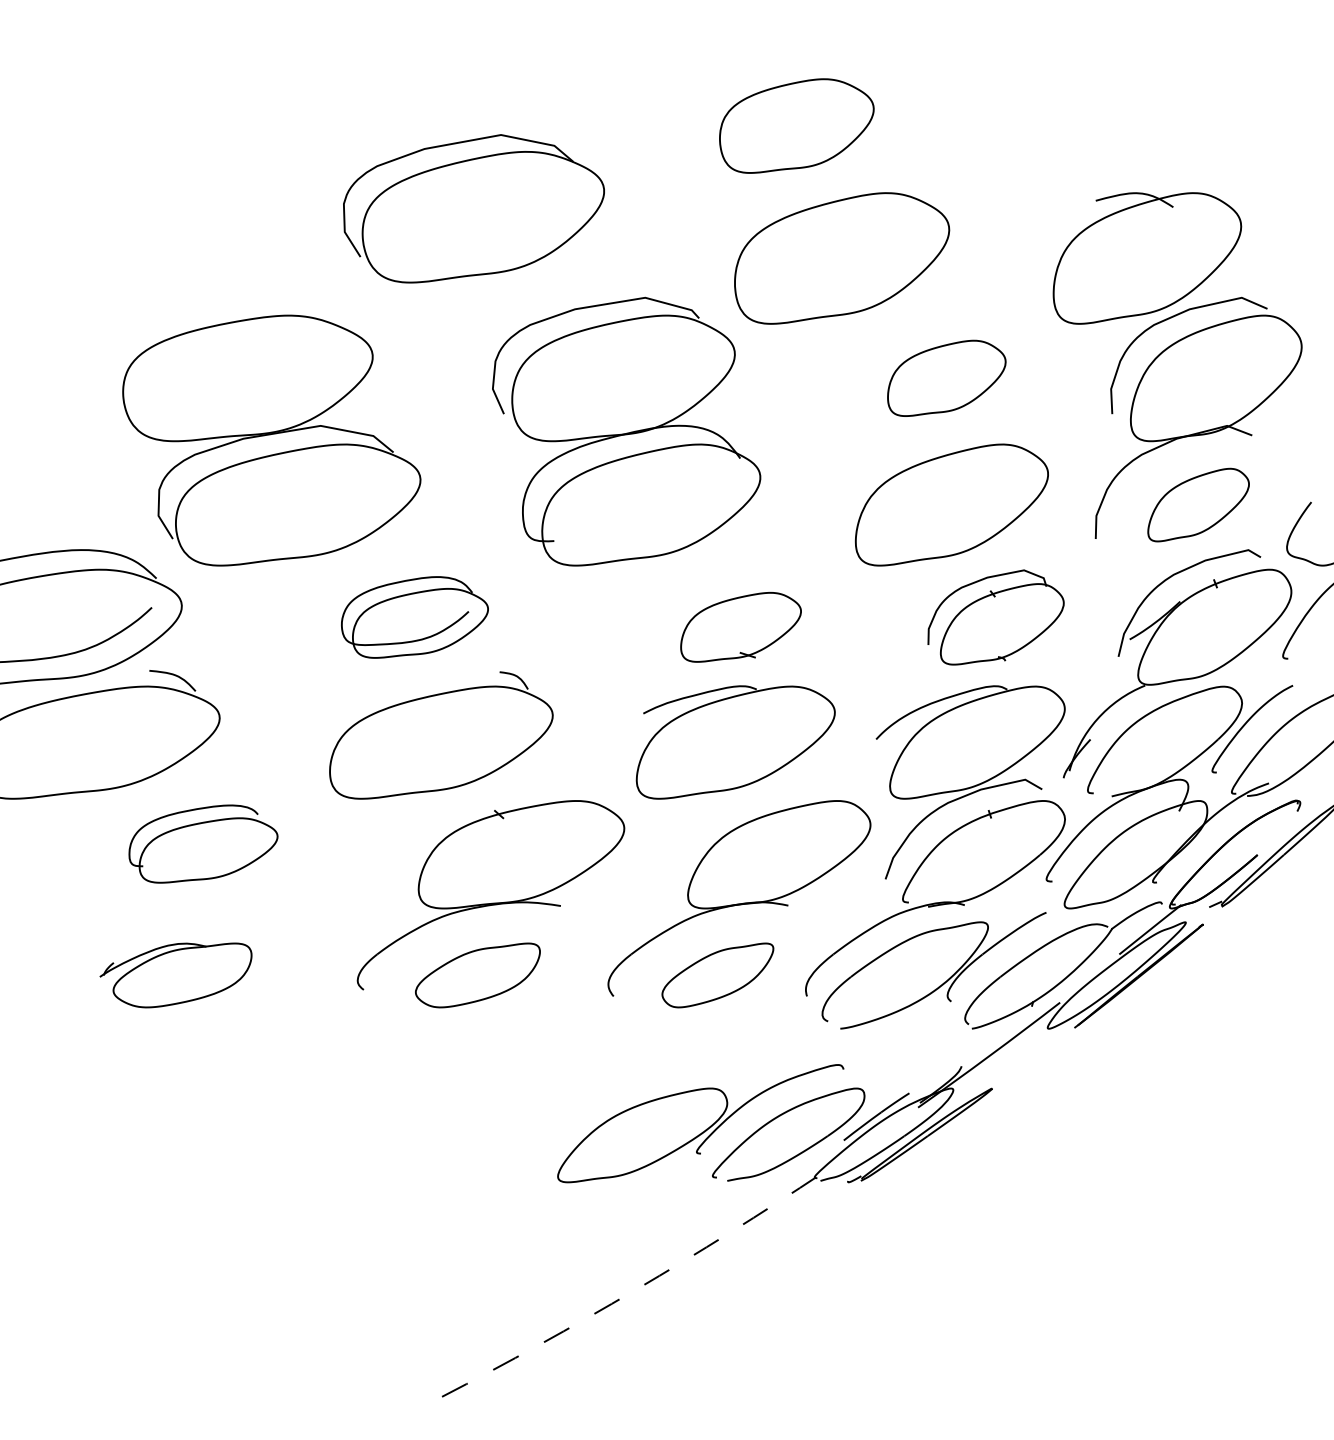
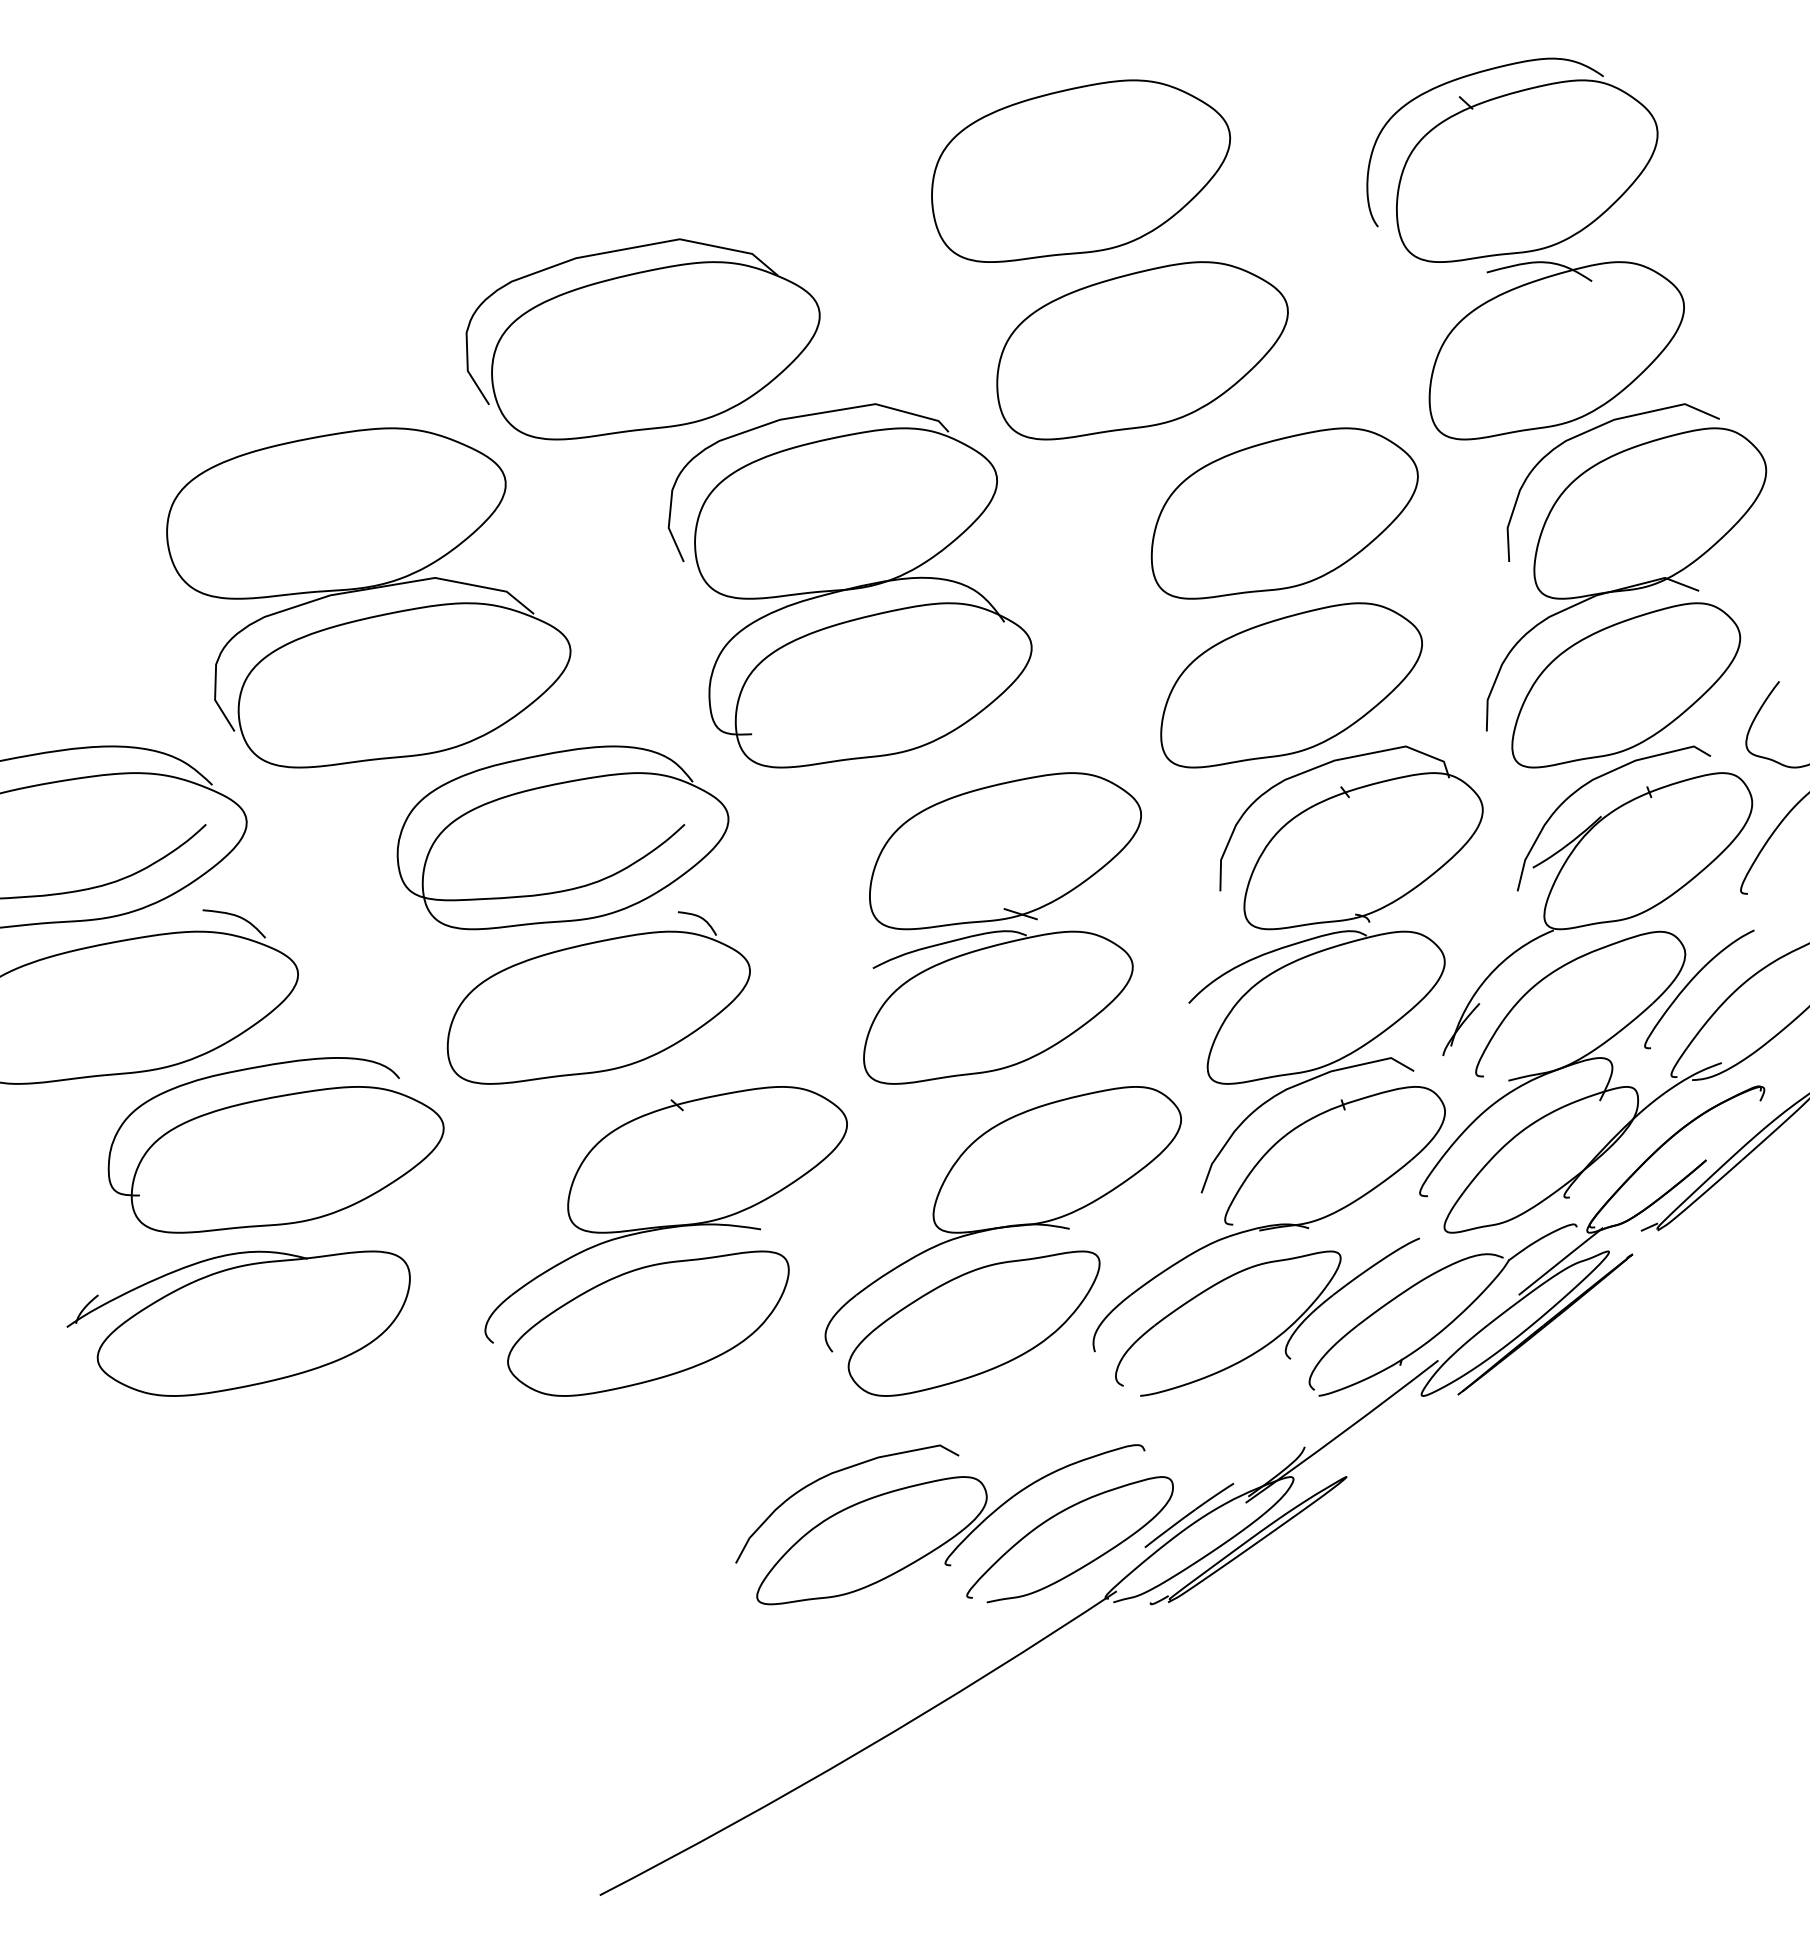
part: (1114, 117) -> (1512, 159), added
part: (797, 125) -> (1081, 170), size x1.43
part: (473, 208) -> (642, 339), moved
part: (946, 378) -> (1284, 513), size x1.67
part: (1198, 505) -> (1626, 685), size x1.67
part: (414, 617) -> (562, 837), size x1.67
part: (996, 617) -> (1351, 837), size x1.43
part: (741, 627) -> (1005, 851), size x1.67
part: (203, 844) -> (275, 1145), size x1.67
part: (175, 975) -> (238, 1323), size x1.67
part: (477, 975) -> (648, 1323), size x1.67
part: (717, 975) -> (973, 1323), size x1.67
curve: (617, 1085) -> (837, 1472), added
arc: (635, 1290) -> (862, 1750), dashed -> solid

